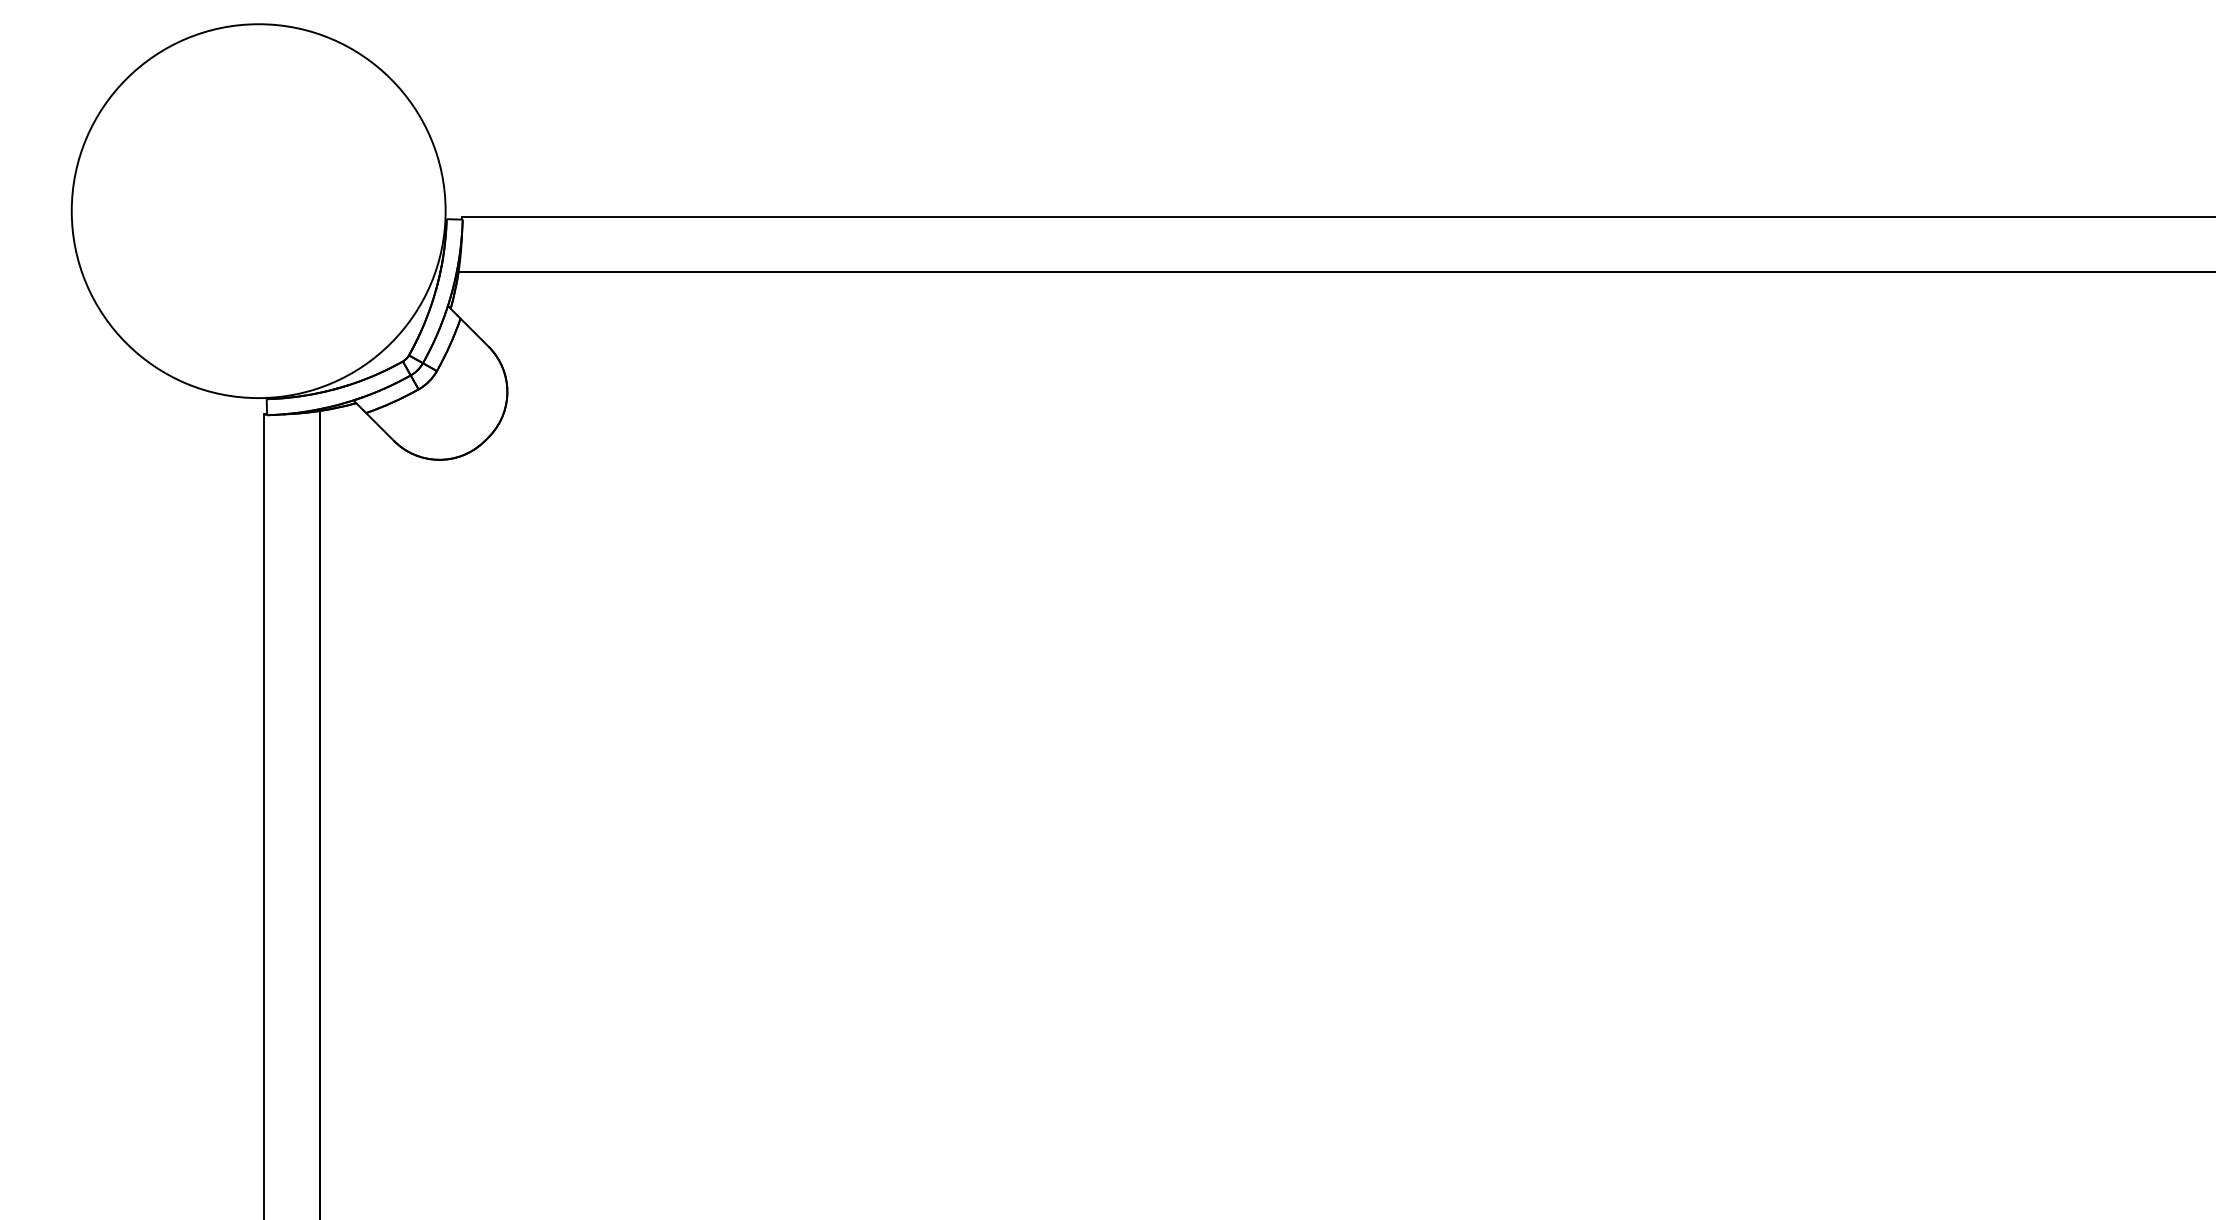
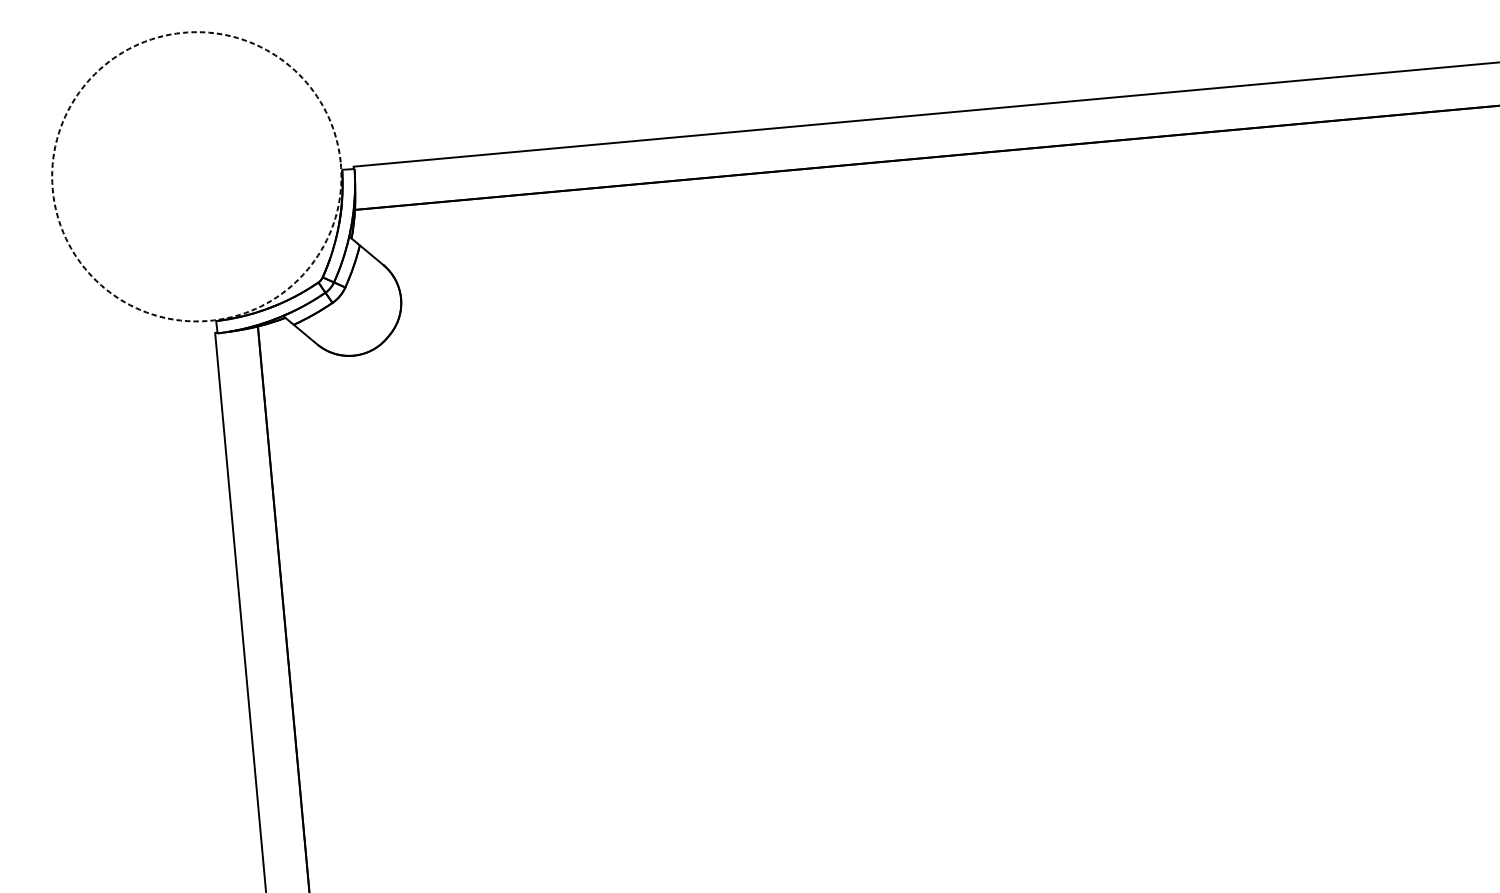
circle: (258, 211) -> (196, 177), solid -> dashed

